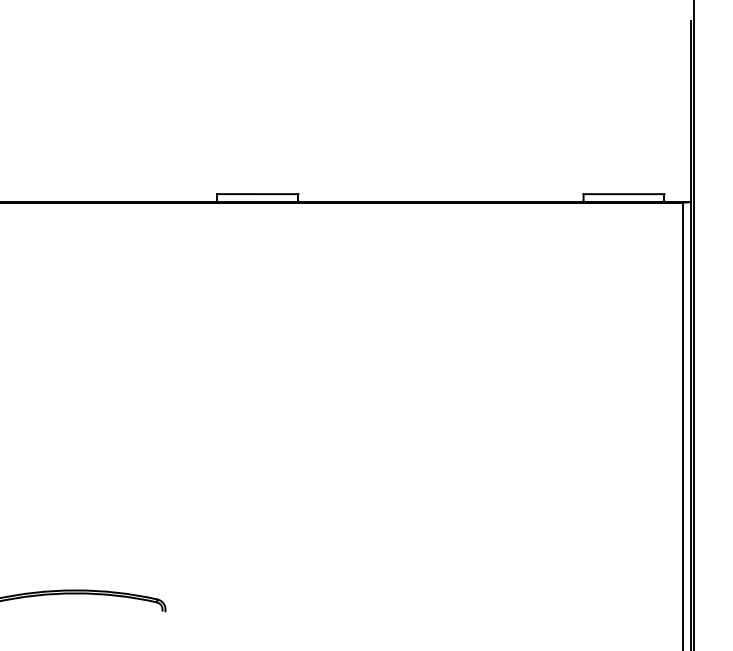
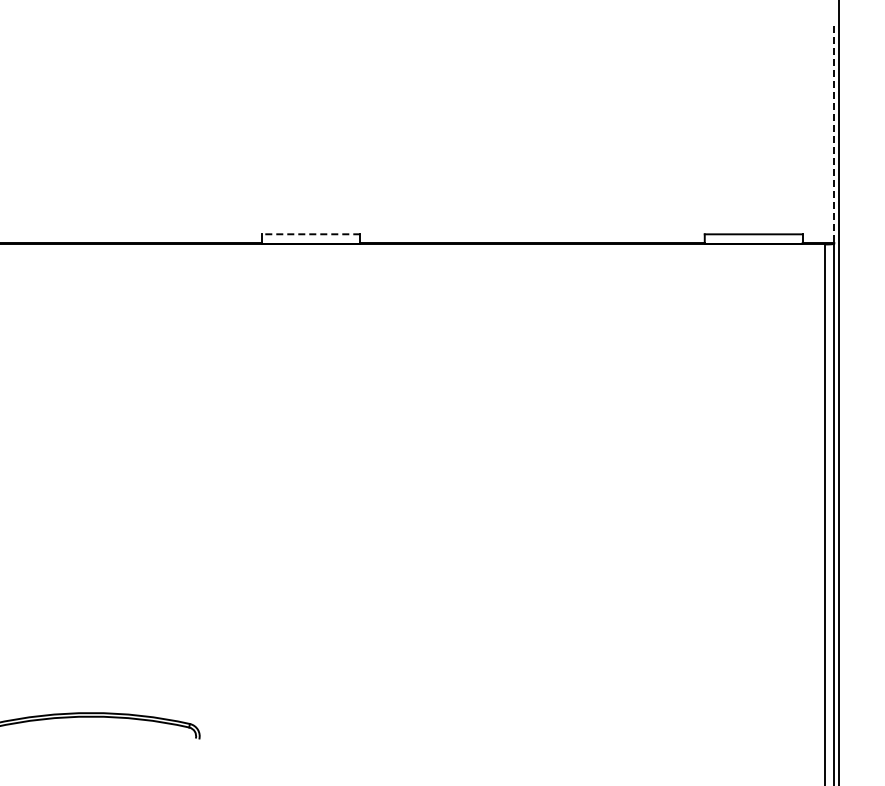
line: (690, 111) -> (834, 134), solid -> dashed
line: (257, 194) -> (310, 234), solid -> dashed

